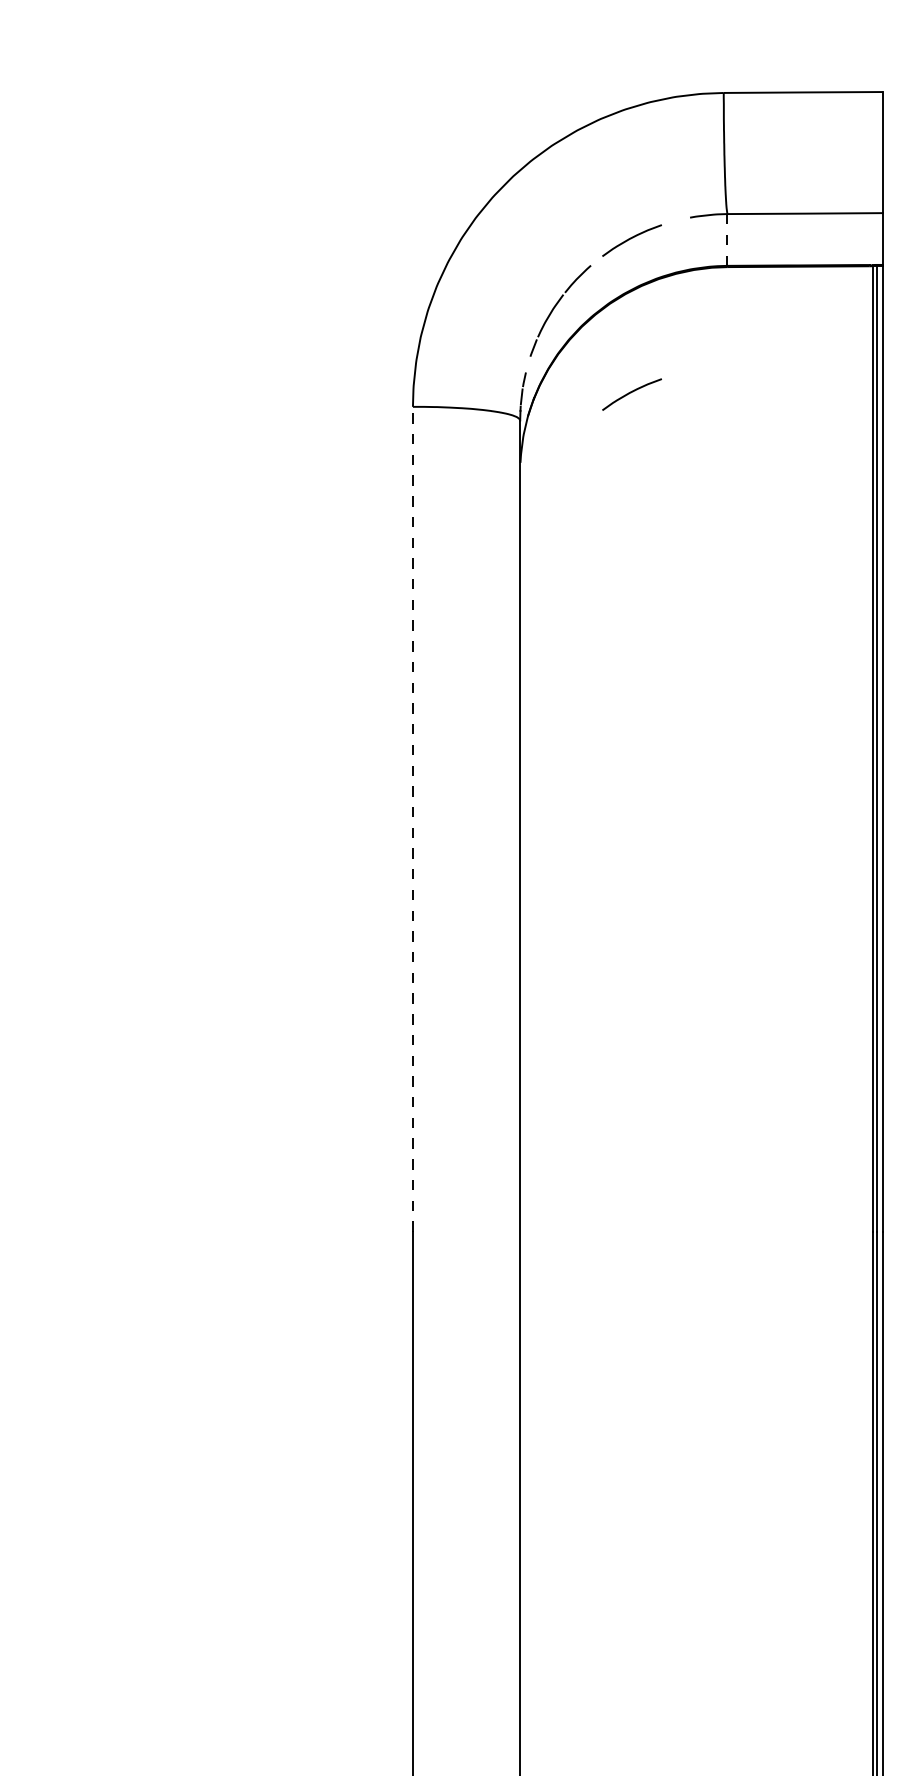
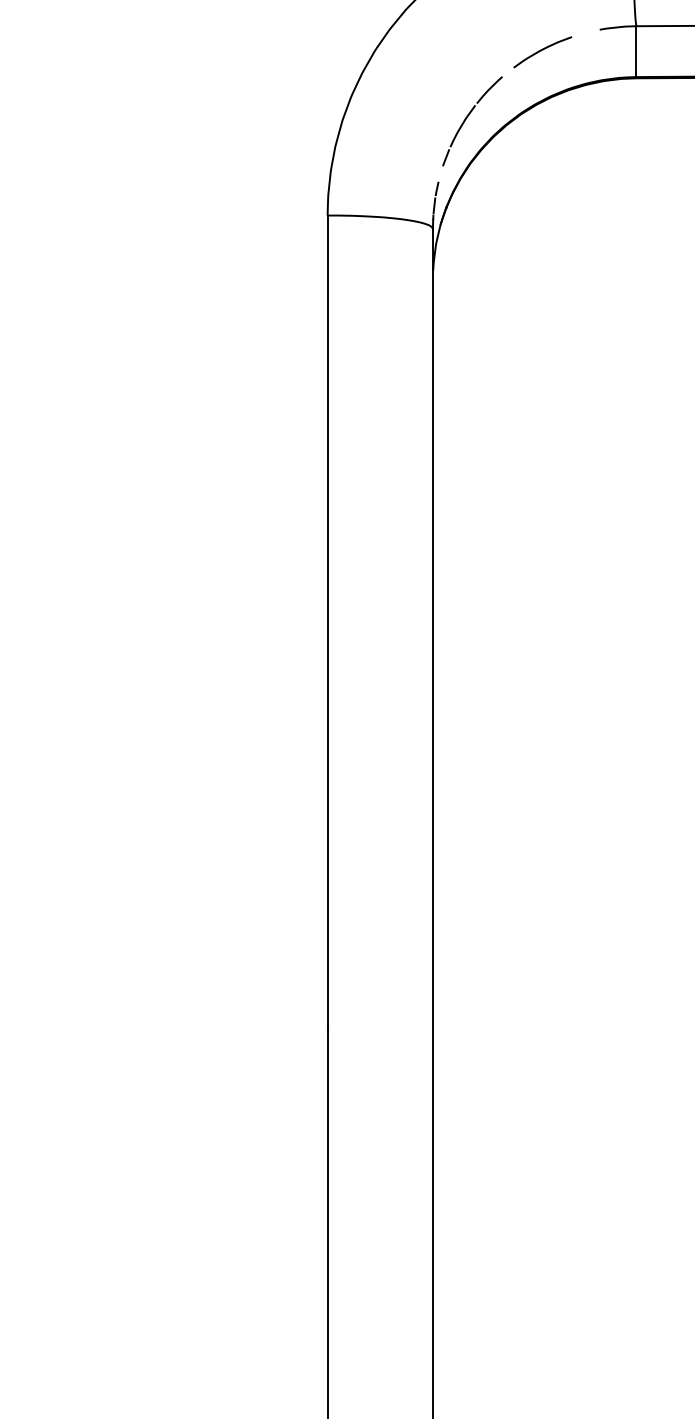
line: (727, 239) -> (636, 51), dashed -> solid
curve: (631, 393) -> (542, 202), removed
line: (412, 818) -> (327, 619), dashed -> solid

